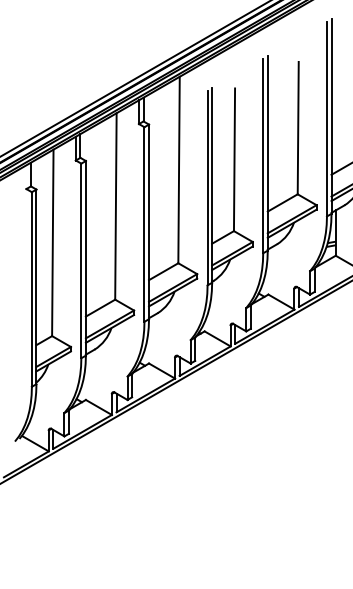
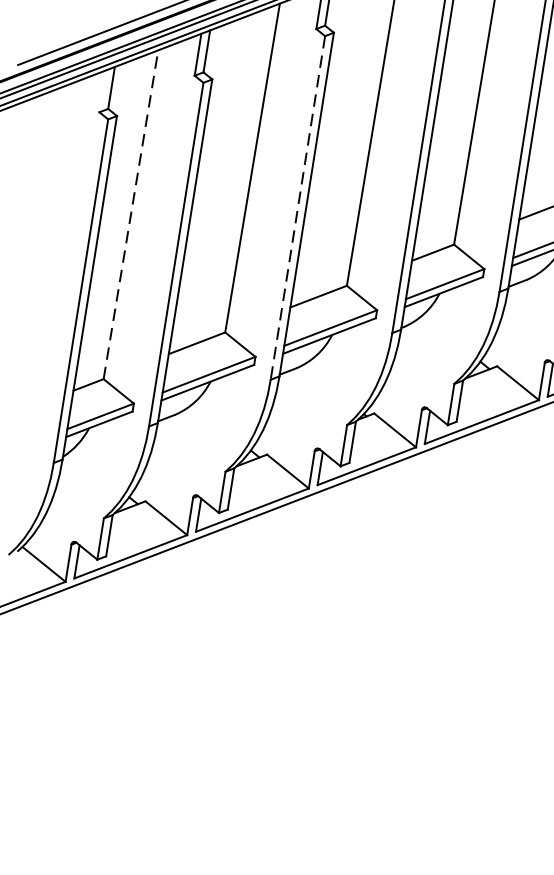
line: (144, 225) -> (297, 209), solid -> dashed
line: (52, 242) -> (130, 213), solid -> dashed

